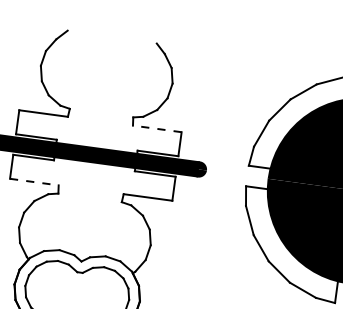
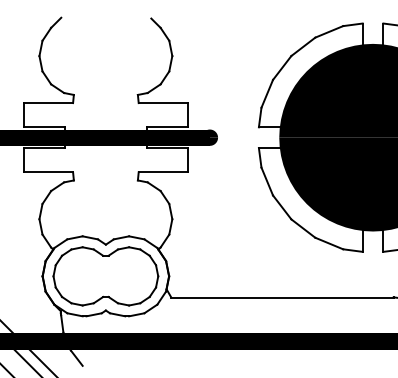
line: (157, 129) -> (163, 103), dashed -> solid
line: (34, 182) -> (48, 172), dashed -> solid

